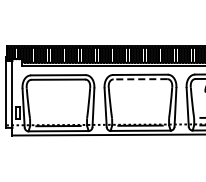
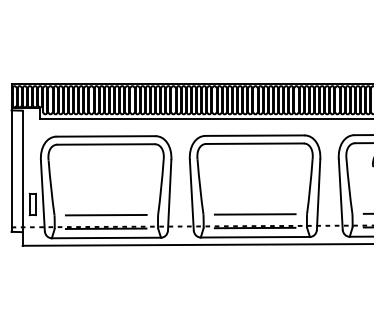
line: (140, 79) -> (255, 144), dashed -> solid
line: (58, 118) -> (106, 214), added
line: (140, 118) -> (255, 214), added

